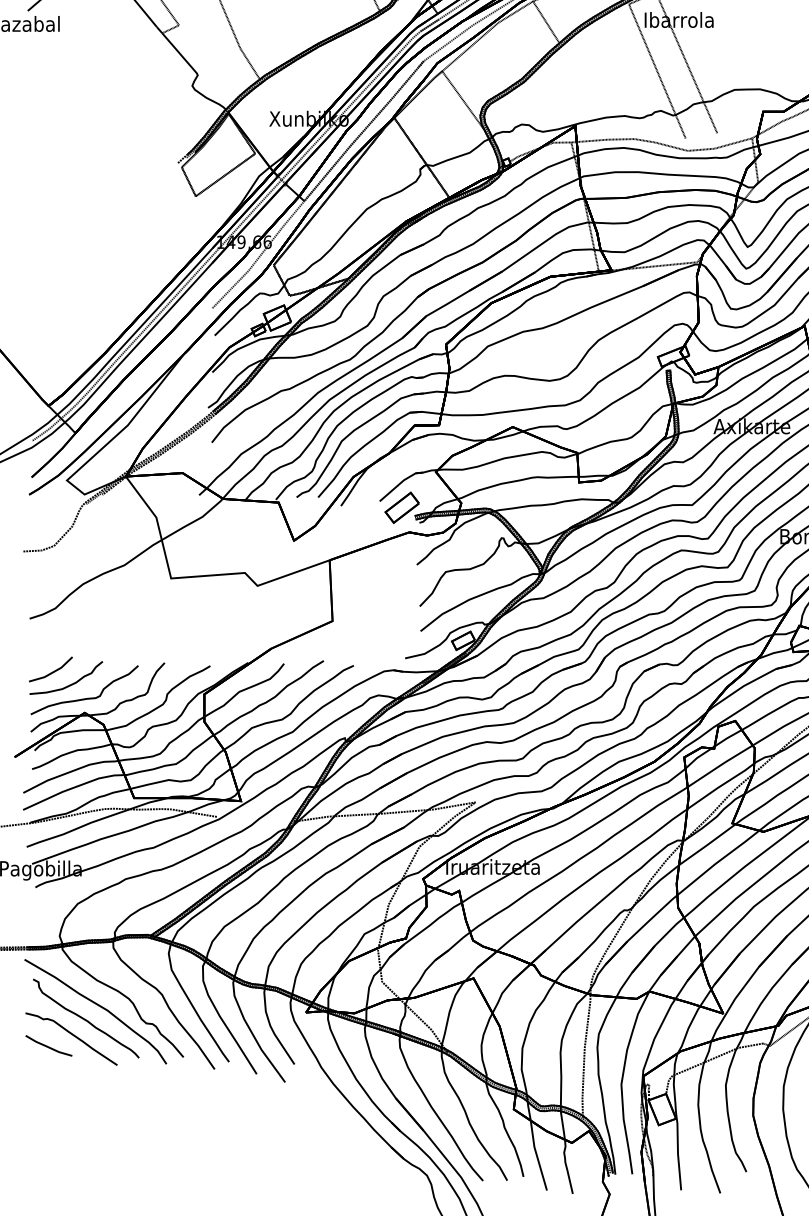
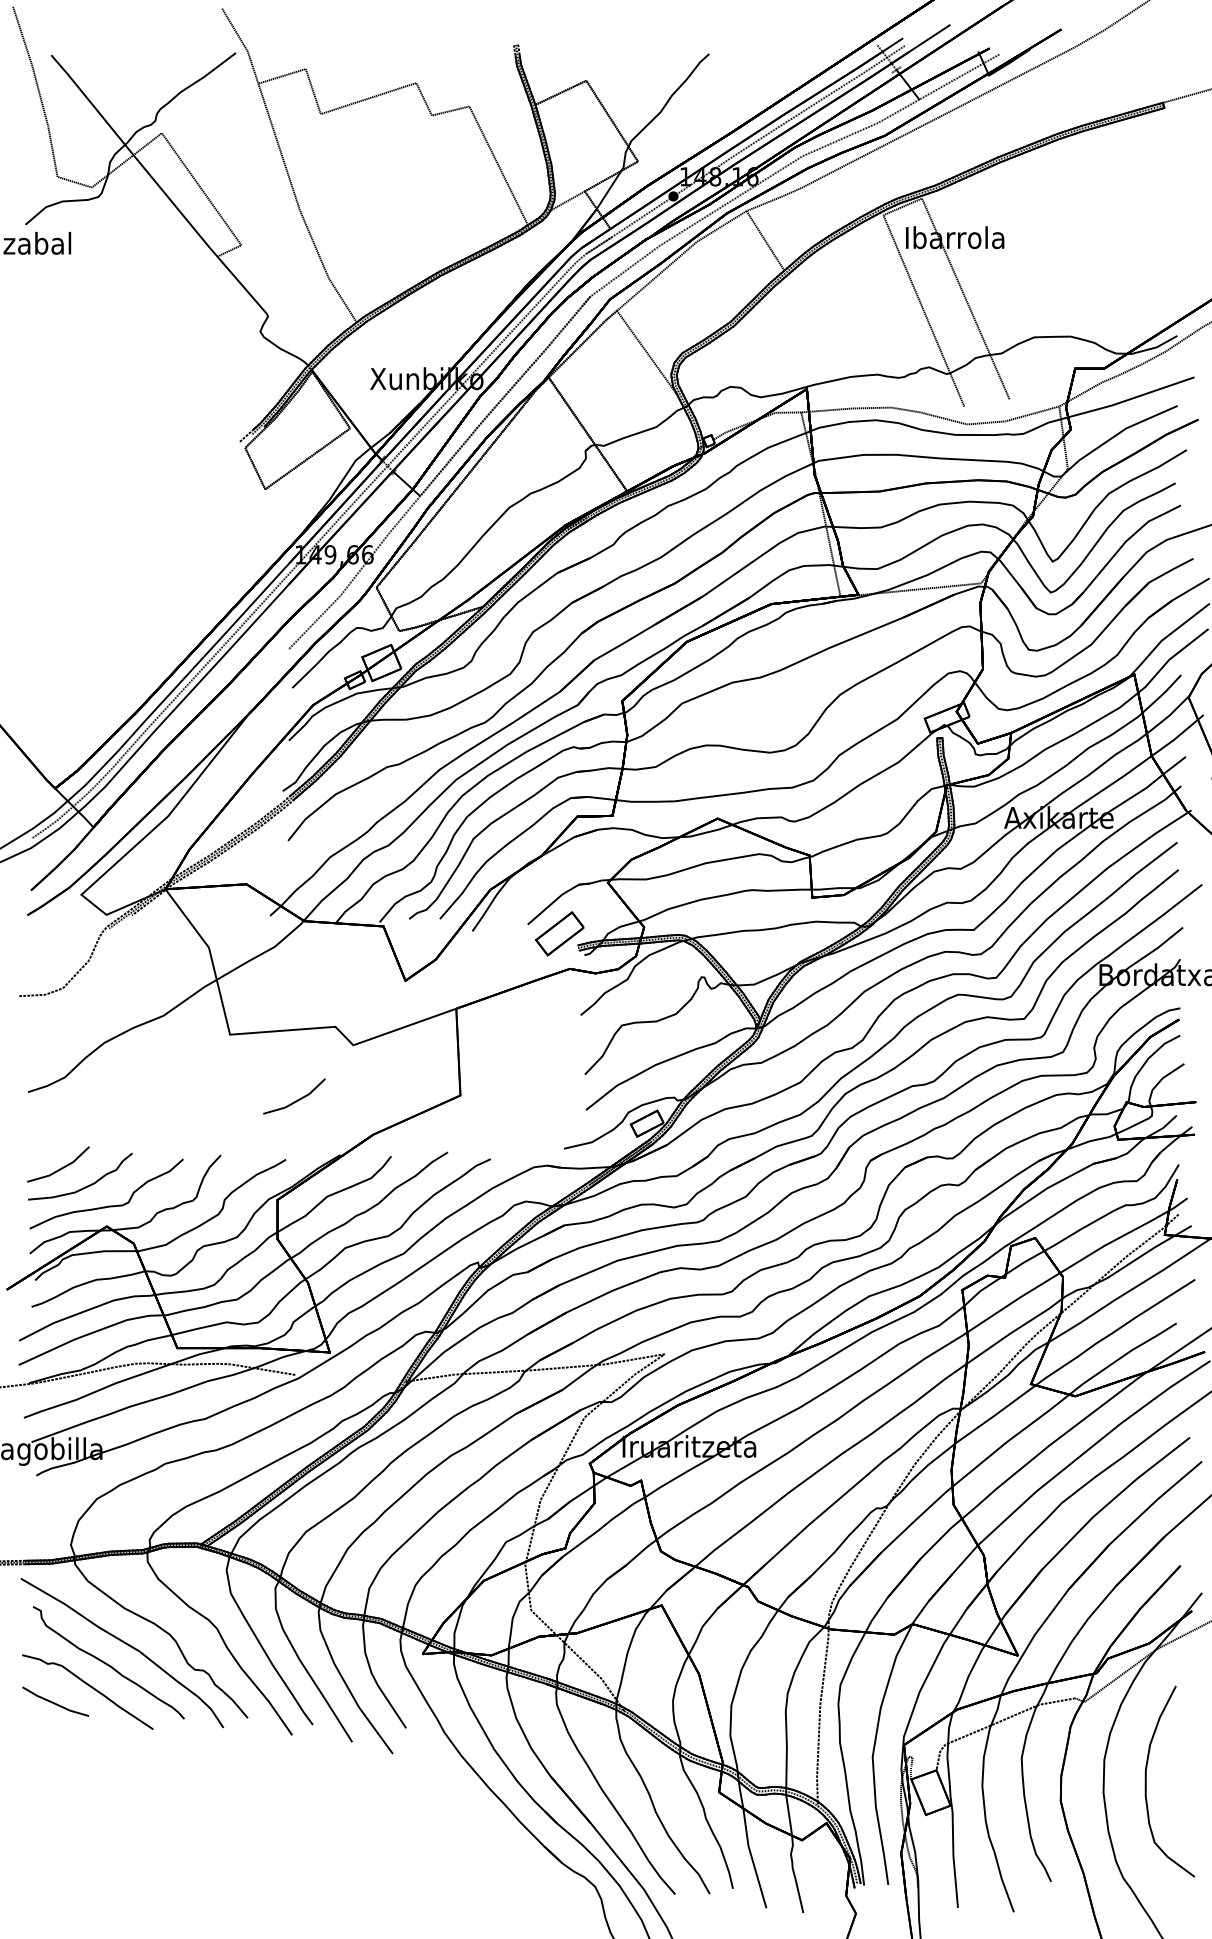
part: (216, 621) -> (294, 1096), added

